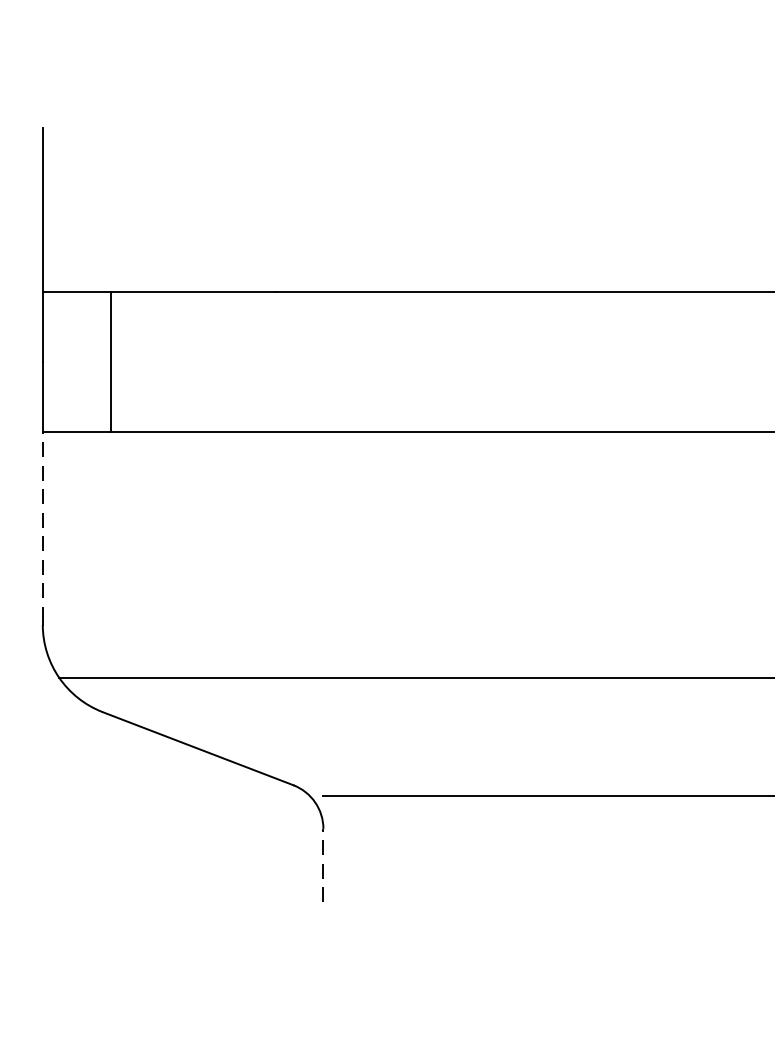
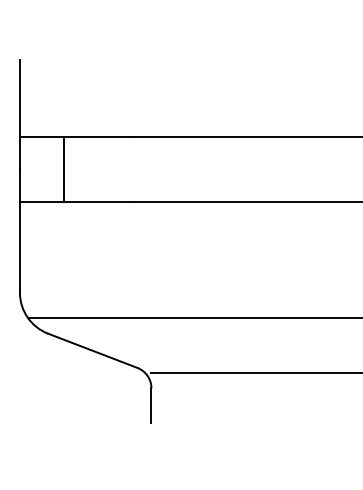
line: (110, 361) -> (63, 169), moved
line: (41, 526) -> (19, 246), dashed -> solid
line: (323, 865) -> (151, 405), dashed -> solid

